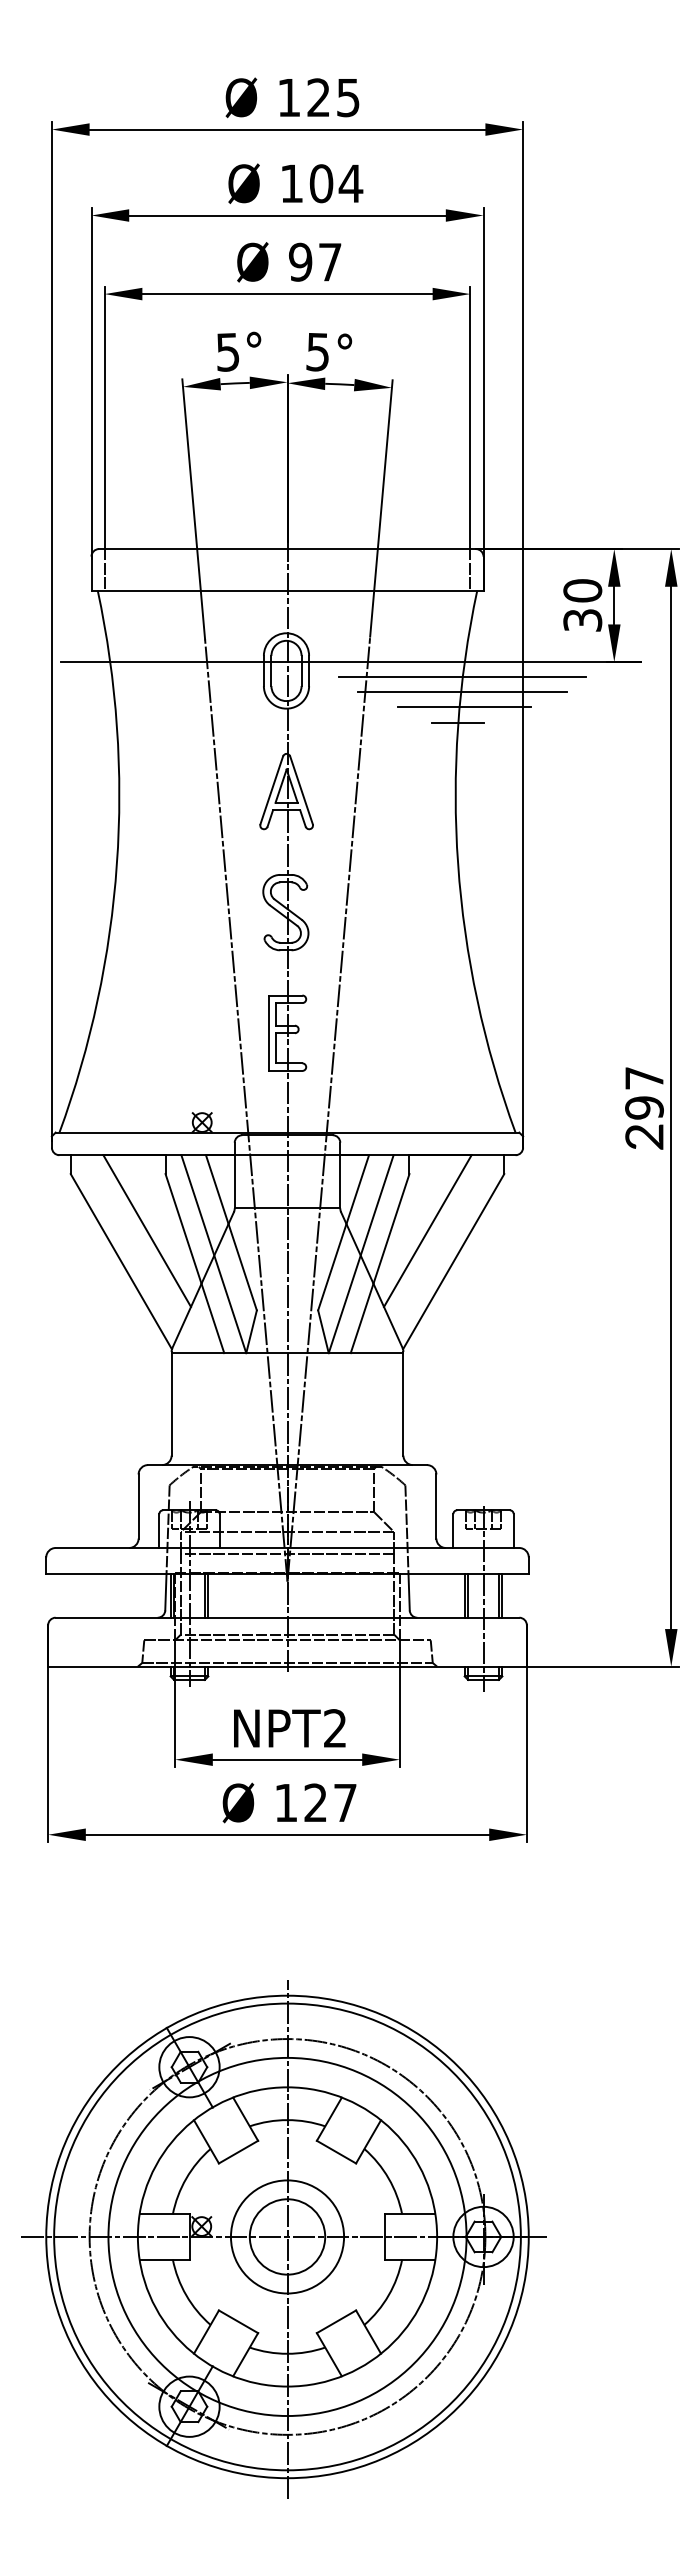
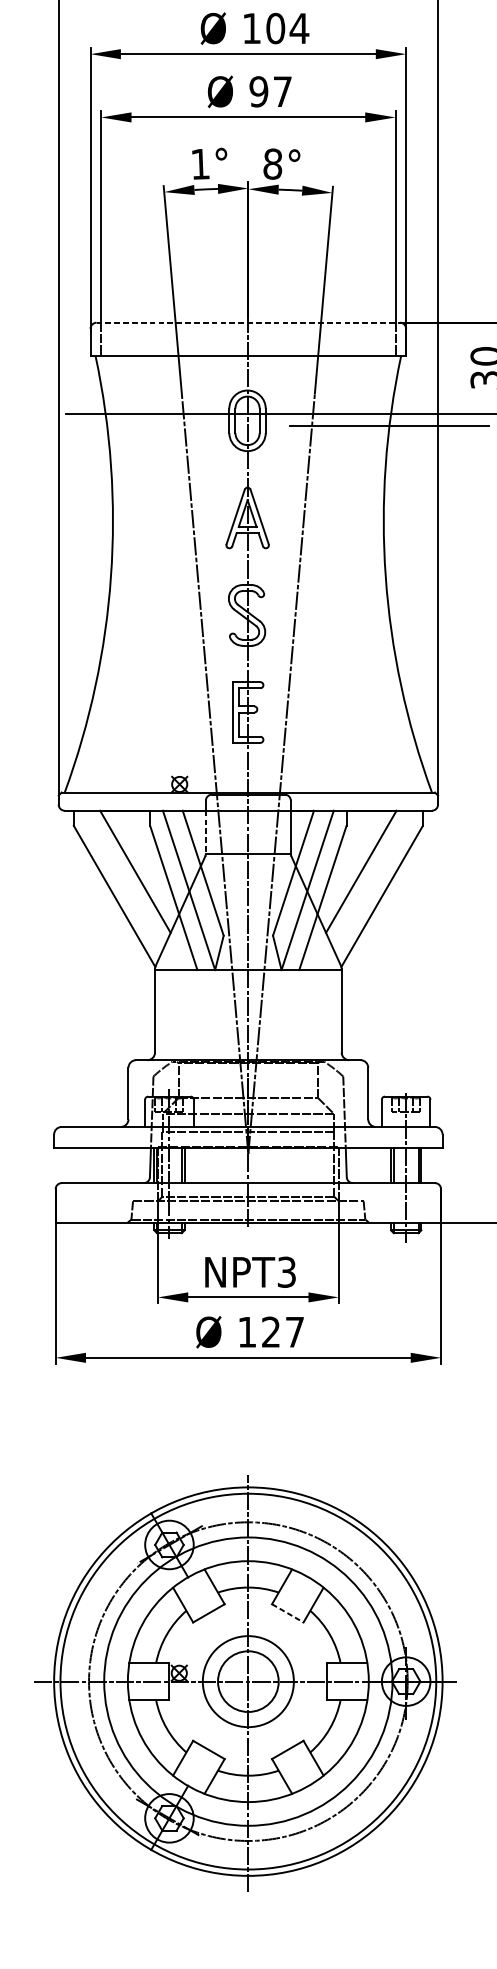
text: (317, 351) -> (272, 163), 5° -> 8°
text: (228, 352) -> (200, 164), 5° -> 1°
line: (288, 549) -> (249, 323), solid -> dashed
line: (462, 692) -> (389, 438), removed
line: (464, 707) -> (390, 450), removed
line: (458, 722) -> (386, 462), removed
line: (234, 1181) -> (205, 831), solid -> dashed
text: (335, 1728) -> (286, 1272), NPT2 -> NPT3
line: (336, 2152) -> (287, 1613), solid -> dashed

